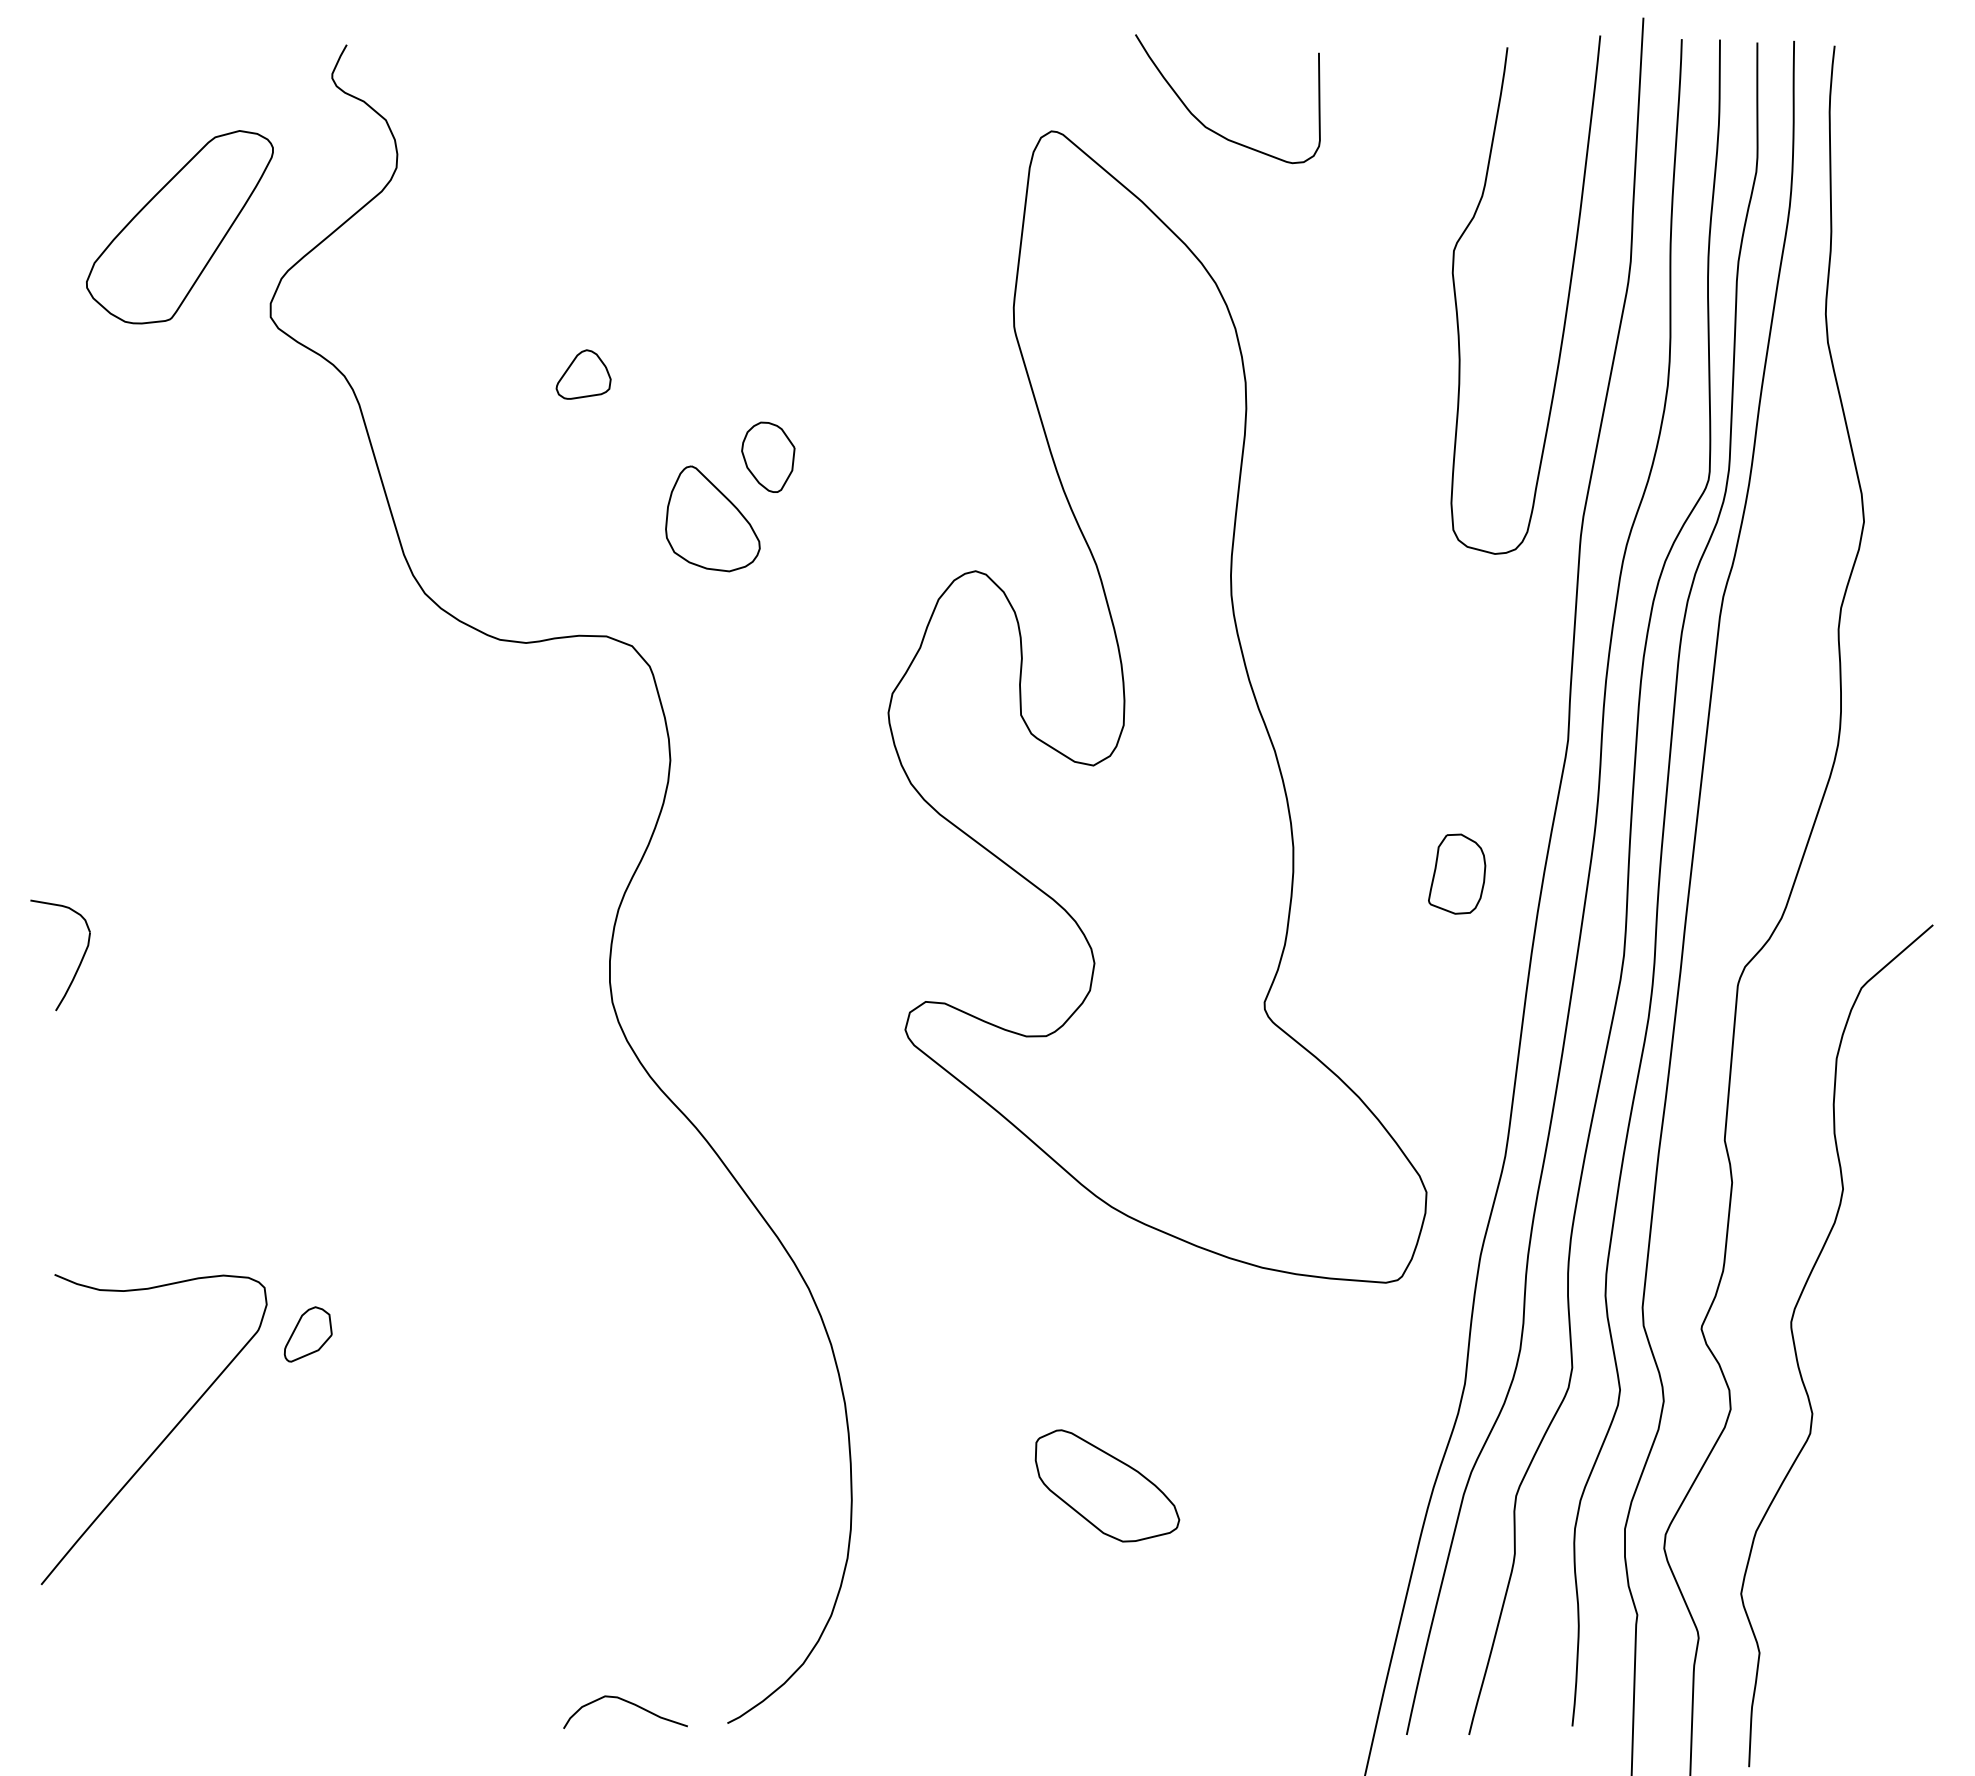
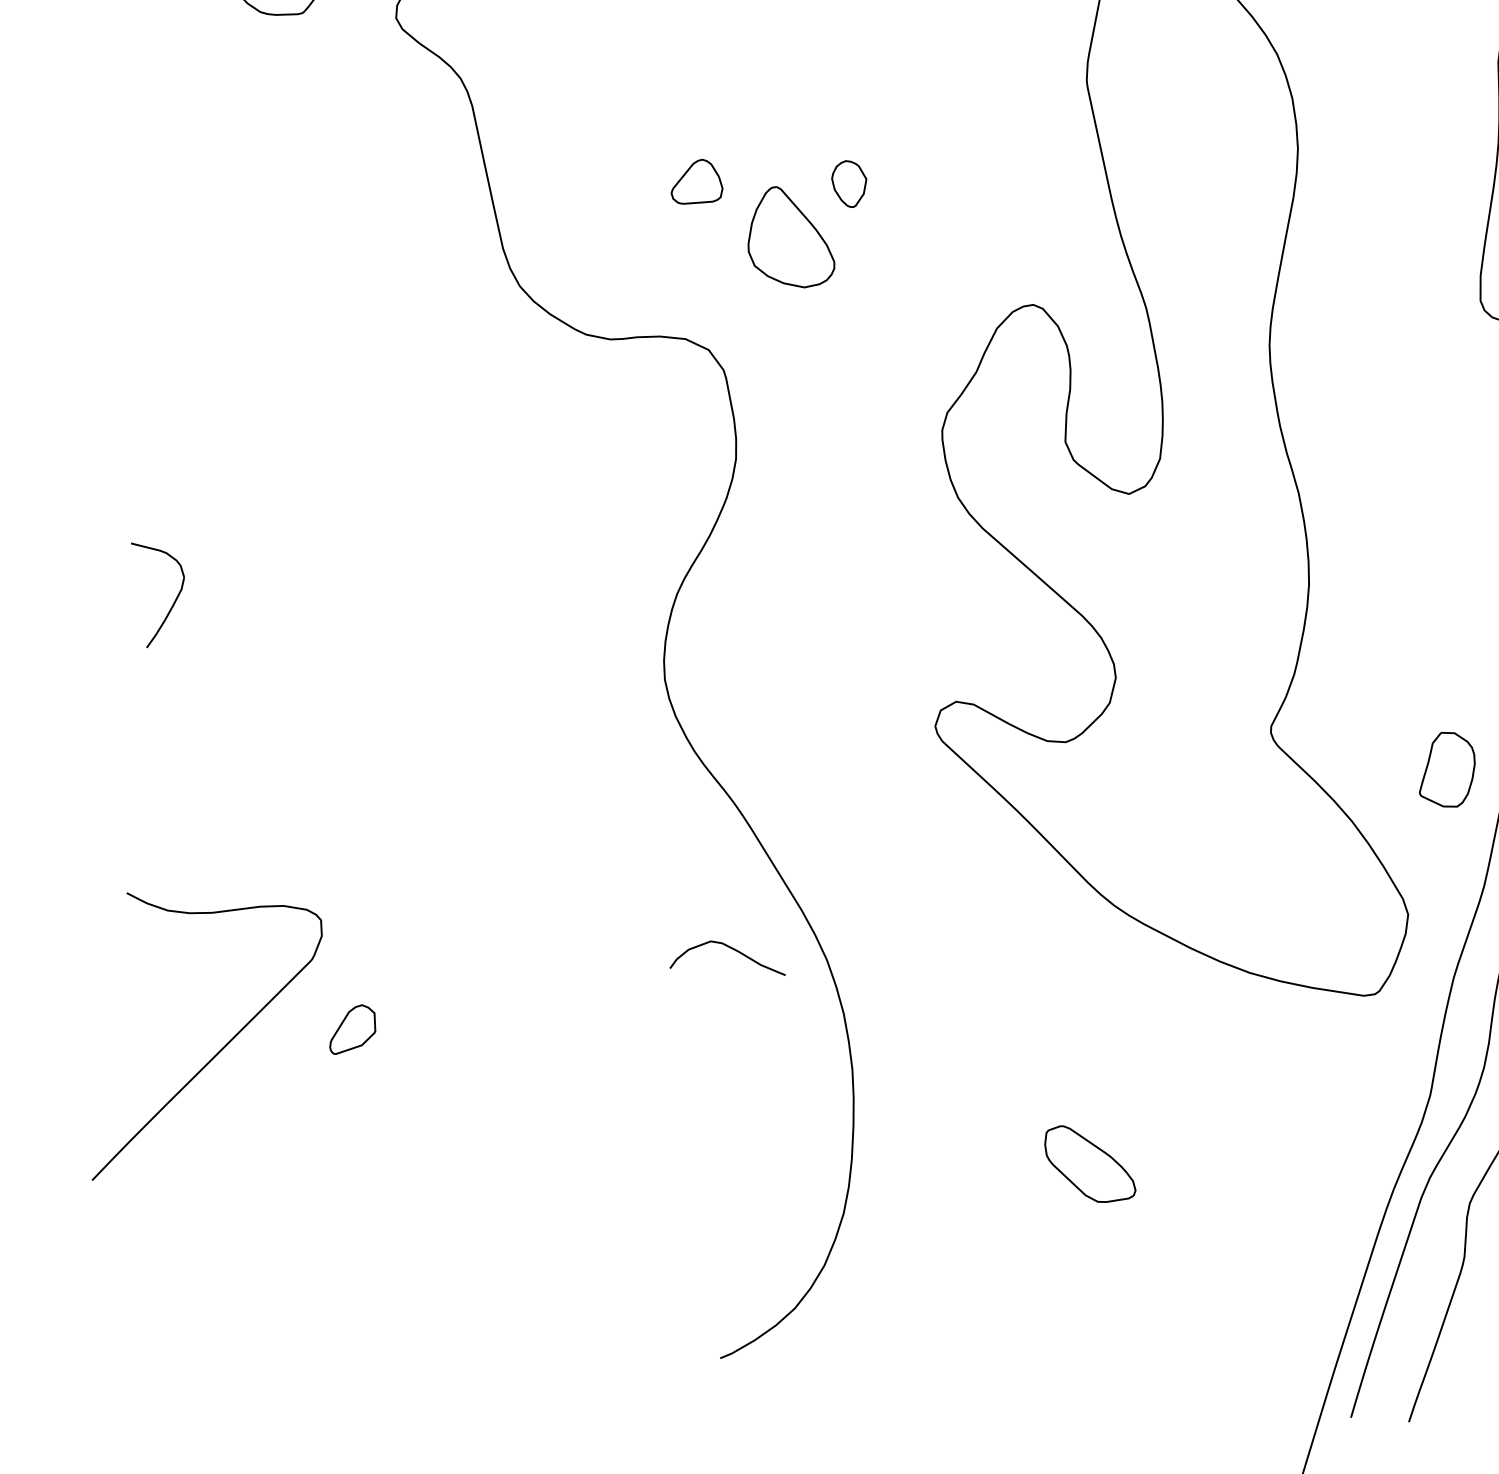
part: (583, 374) -> (697, 182), moved
part: (768, 456) -> (849, 183), size x0.7
part: (1457, 873) -> (1448, 769), moved
part: (307, 1334) -> (352, 1029), moved
part: (1107, 1485) -> (1090, 1164), size x0.7
curve: (629, 1703) -> (733, 949), moved

